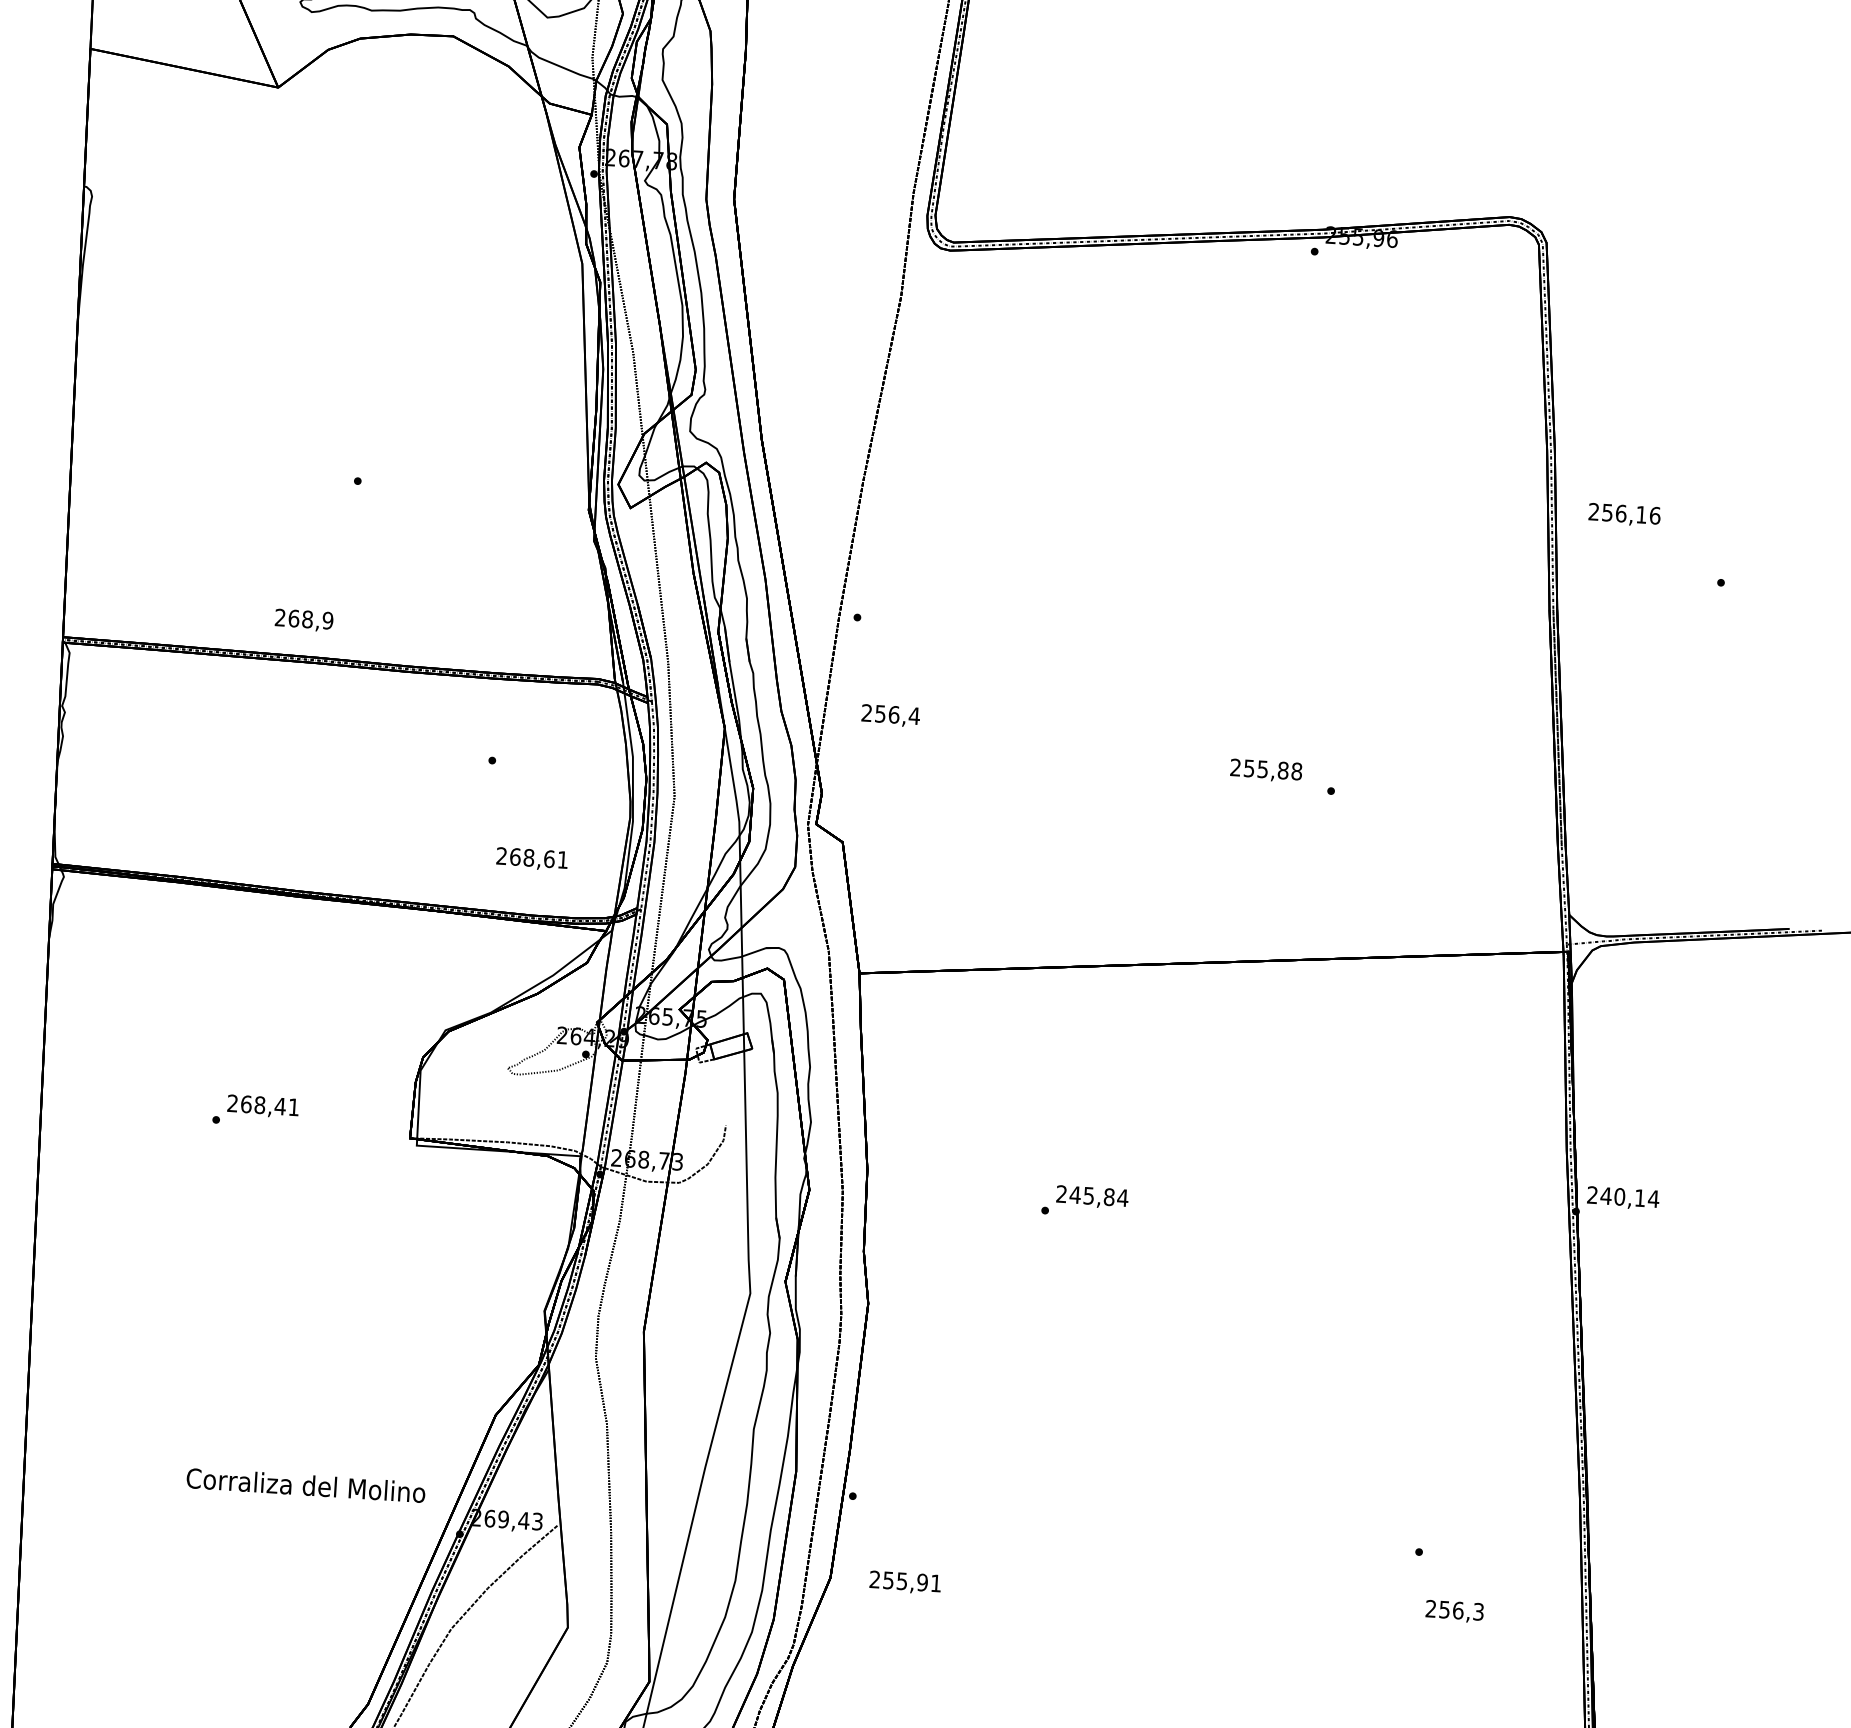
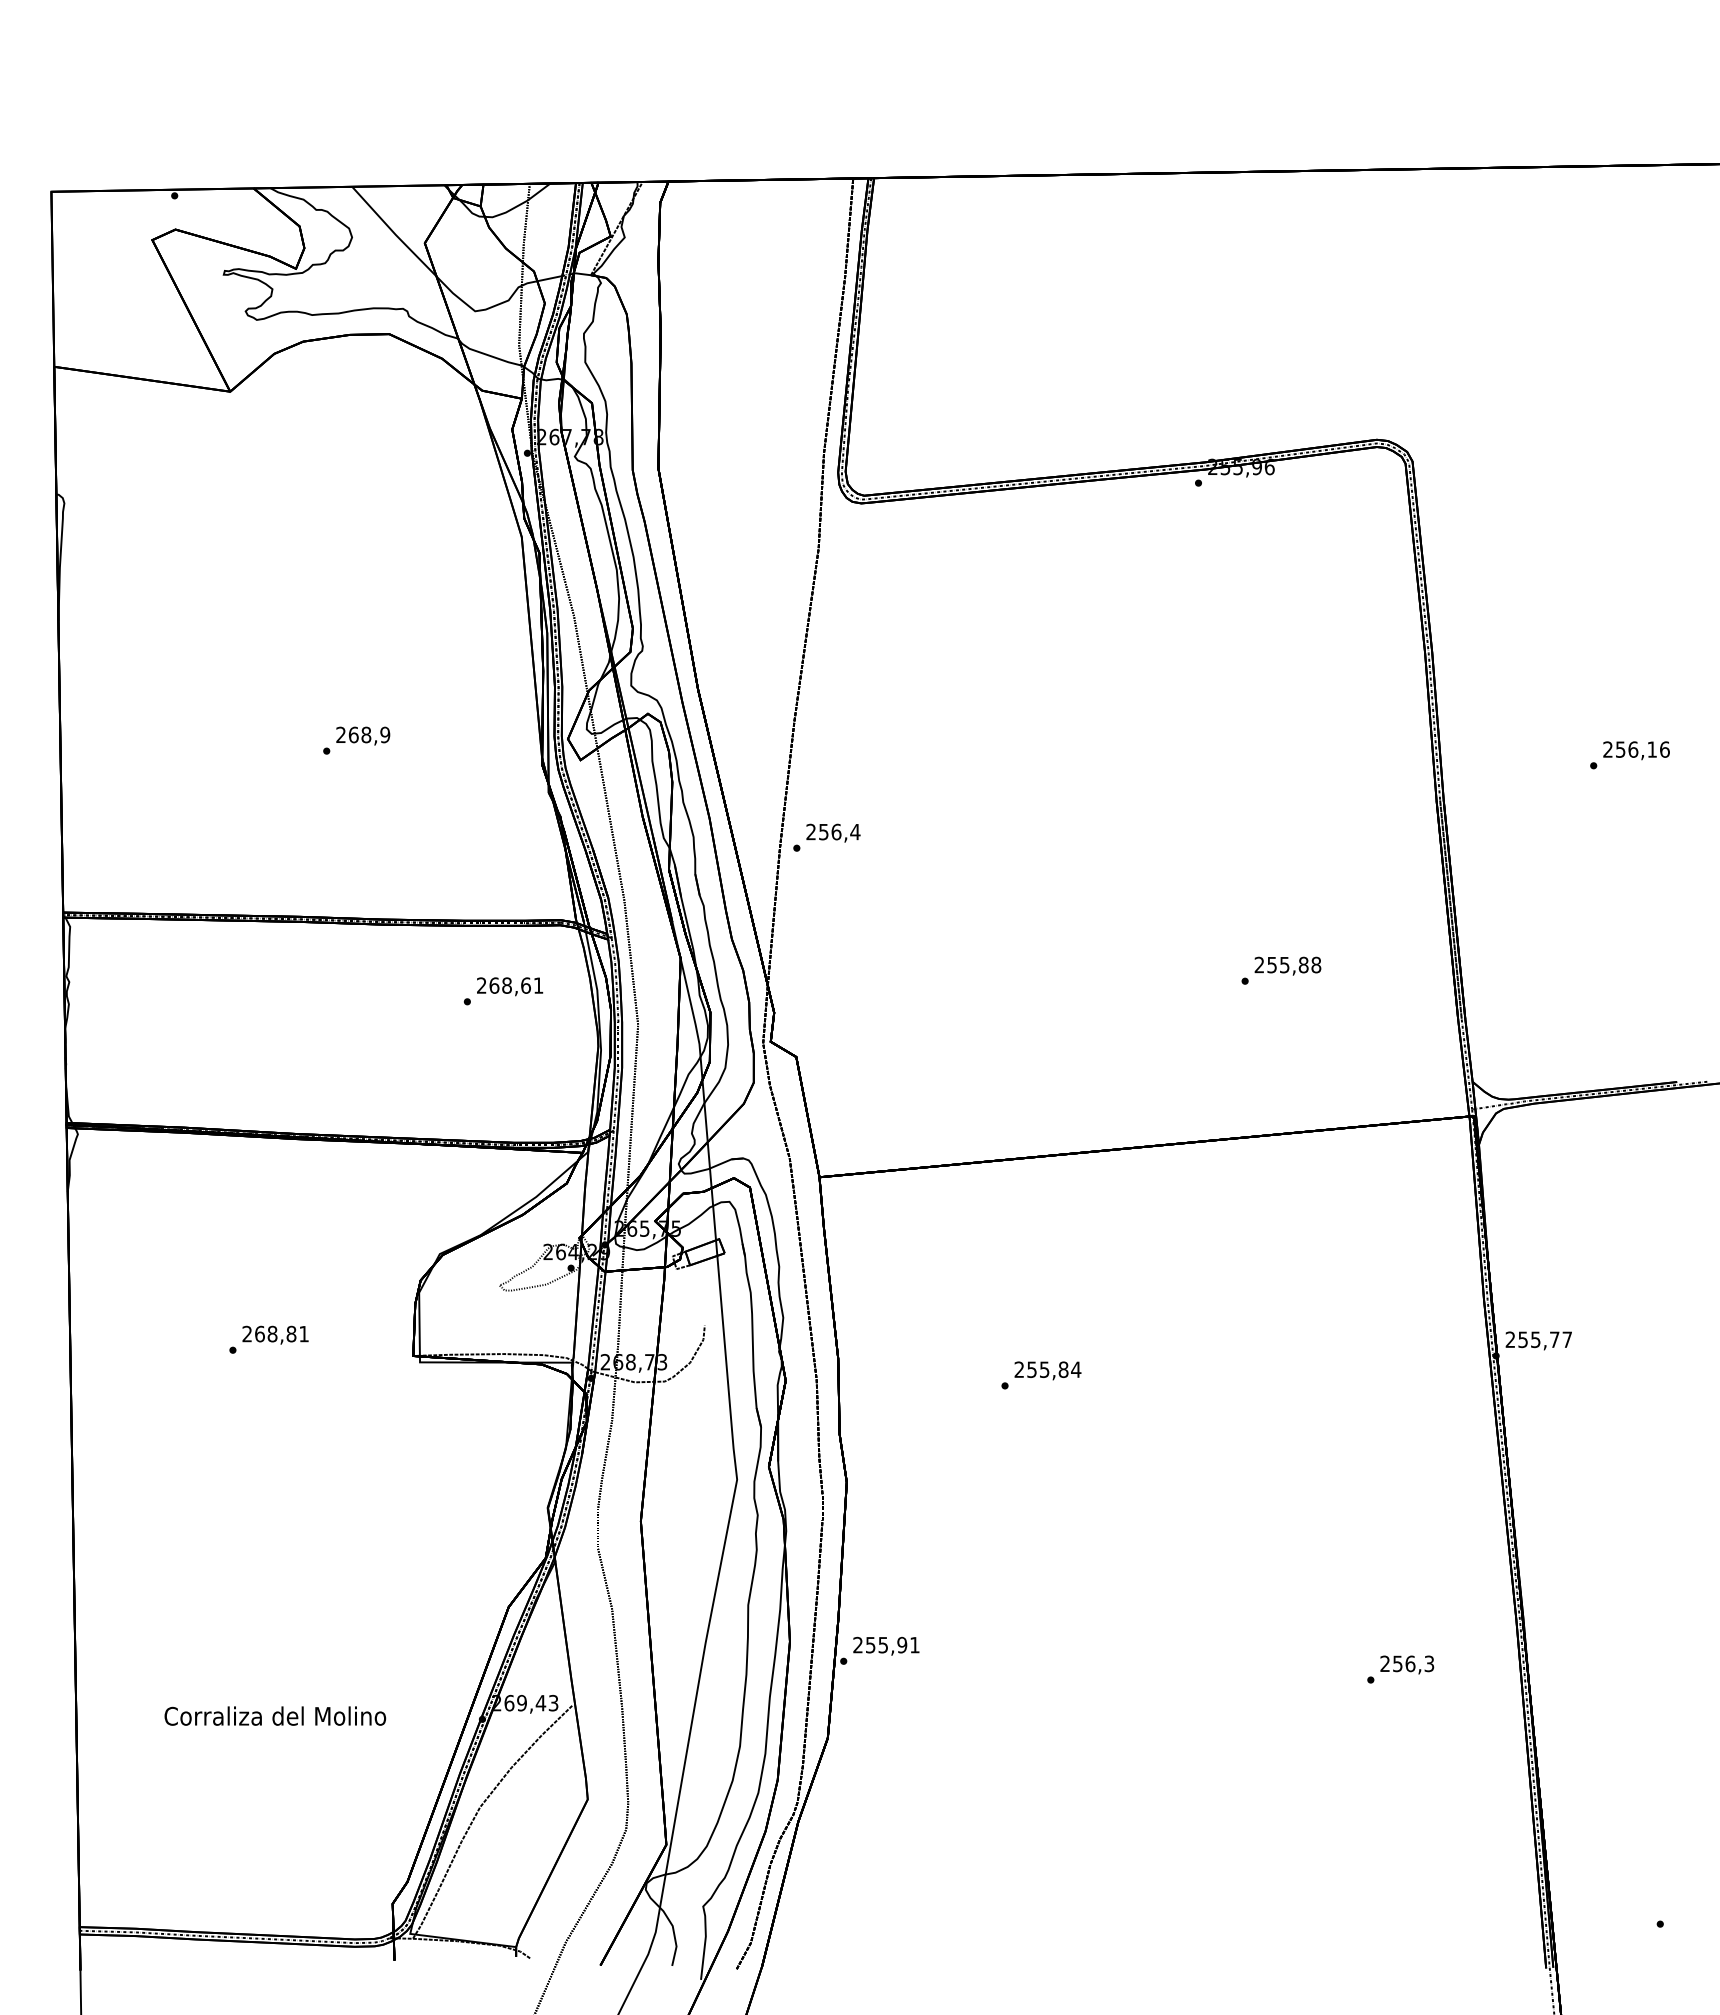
text: (1624, 514) -> (1636, 750), moved
text: (304, 619) -> (363, 735), moved
text: (890, 715) -> (833, 832), moved
text: (1265, 770) -> (1287, 965), moved
text: (532, 859) -> (510, 986), moved
text: (280, 1105) -> (291, 1333), 268,41 -> 268,81
text: (1074, 1194) -> (1031, 1369), 245,84 -> 255,84
text: (1629, 1197) -> (1544, 1339), 240,14 -> 255,77
text: (306, 1484) -> (275, 1715), moved
text: (905, 1581) -> (886, 1645), moved
text: (1455, 1611) -> (1407, 1664), moved

